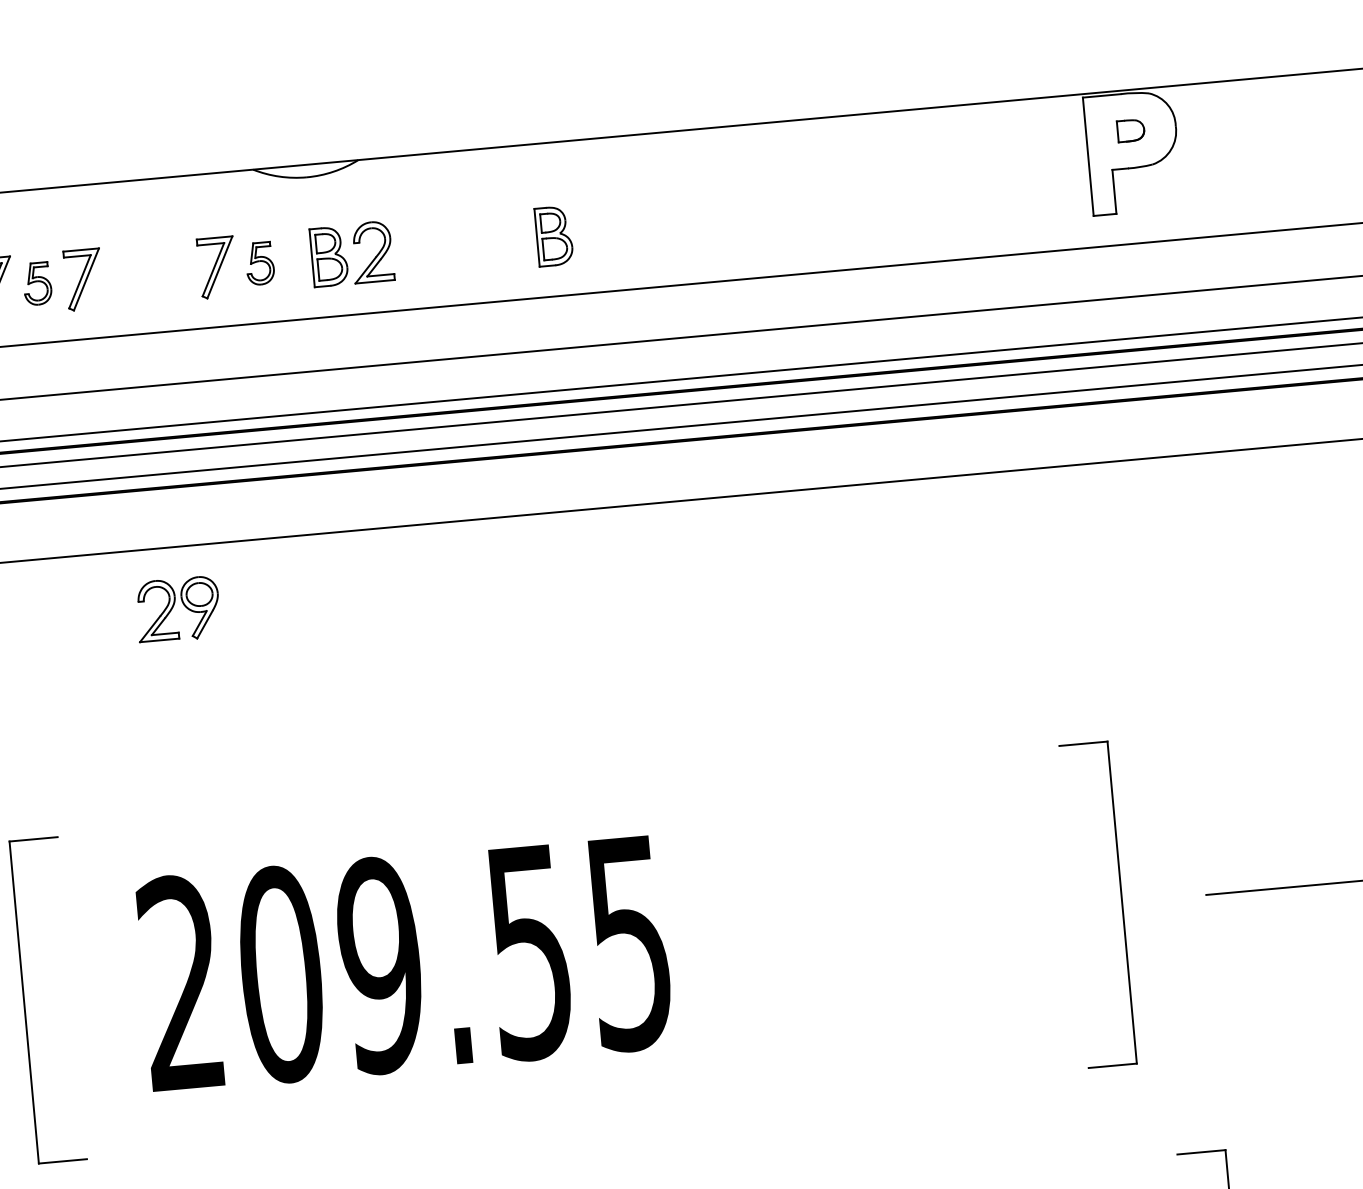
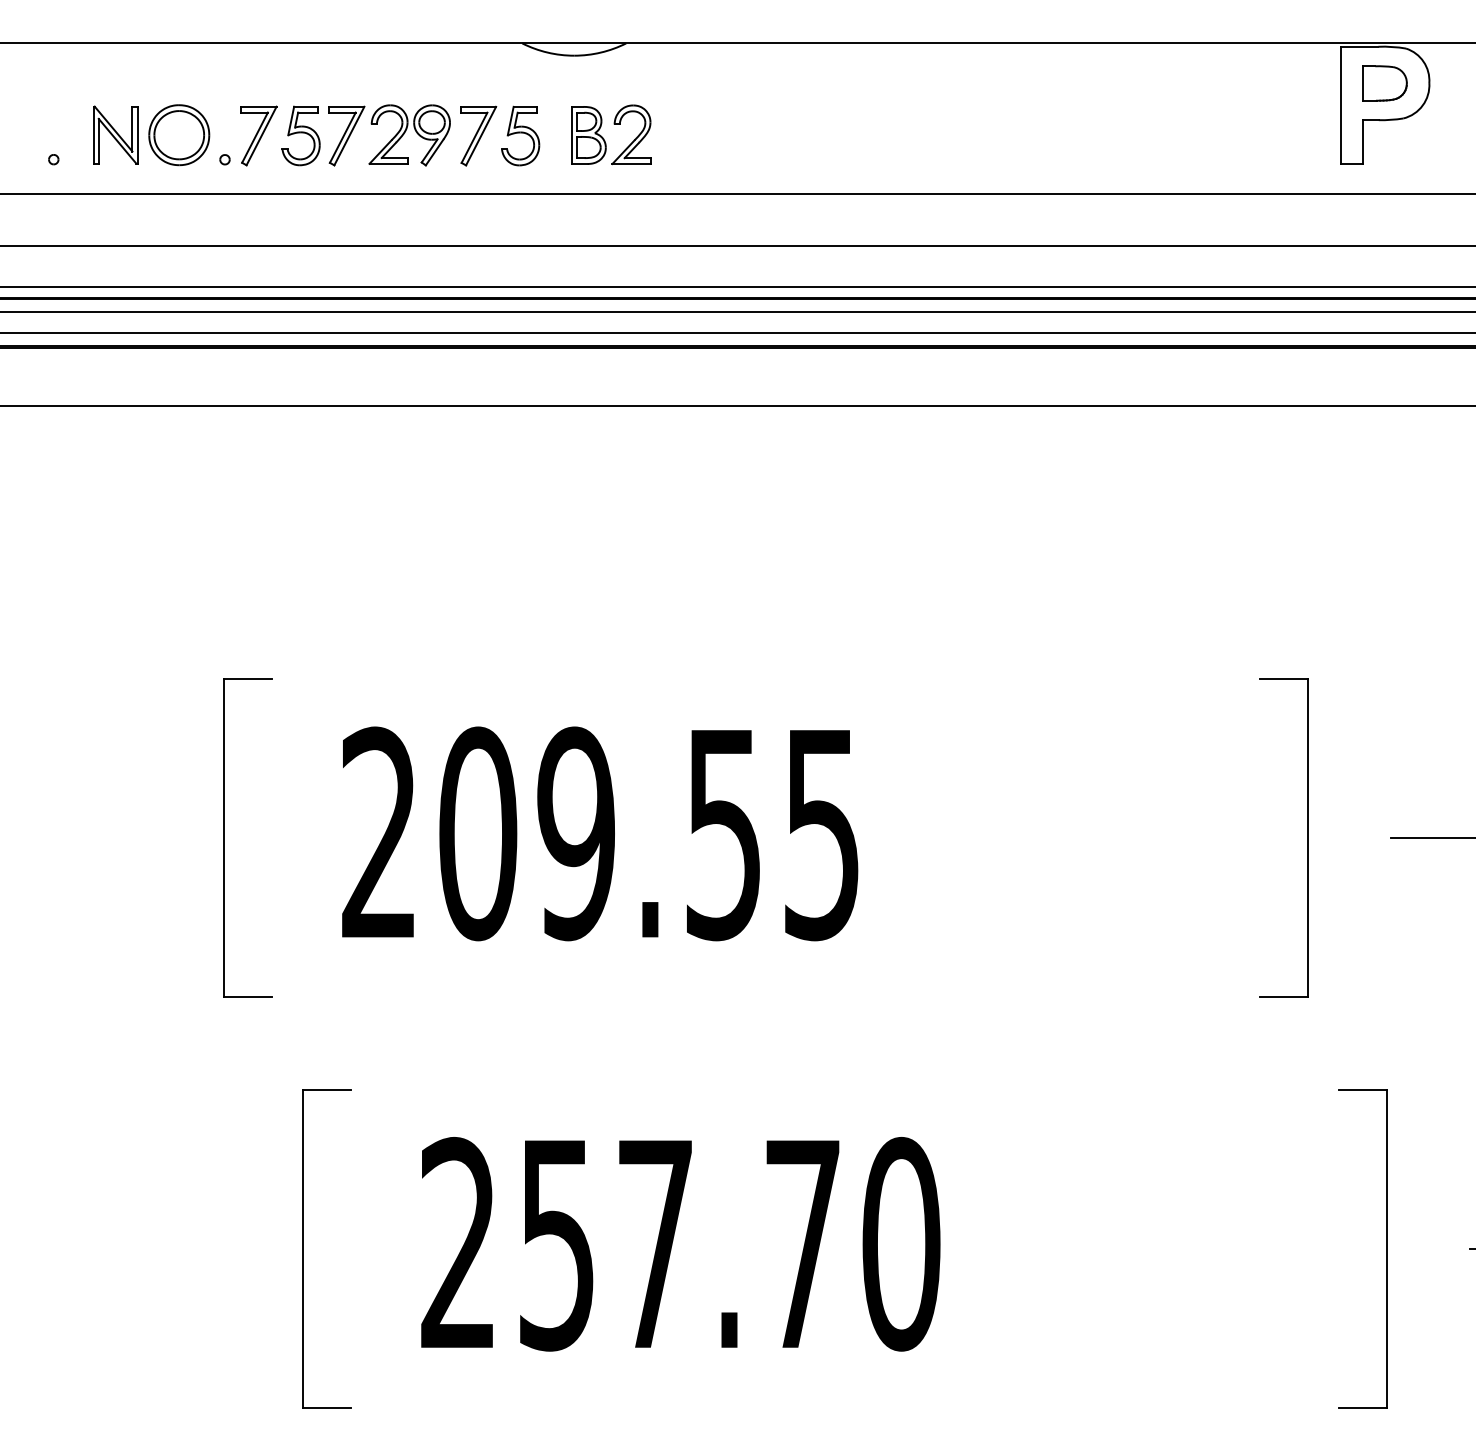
part: (1130, 130) -> (1384, 83), size x1.67
part: (553, 236) -> (810, 135), removed
part: (259, 263) -> (520, 135), size x1.43
part: (36, 283) -> (300, 135), size x1.43
part: (177, 609) -> (409, 135), moved

